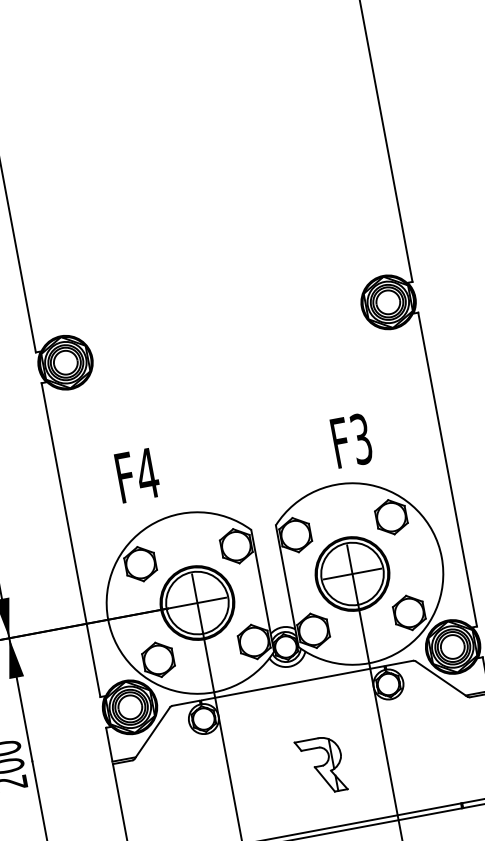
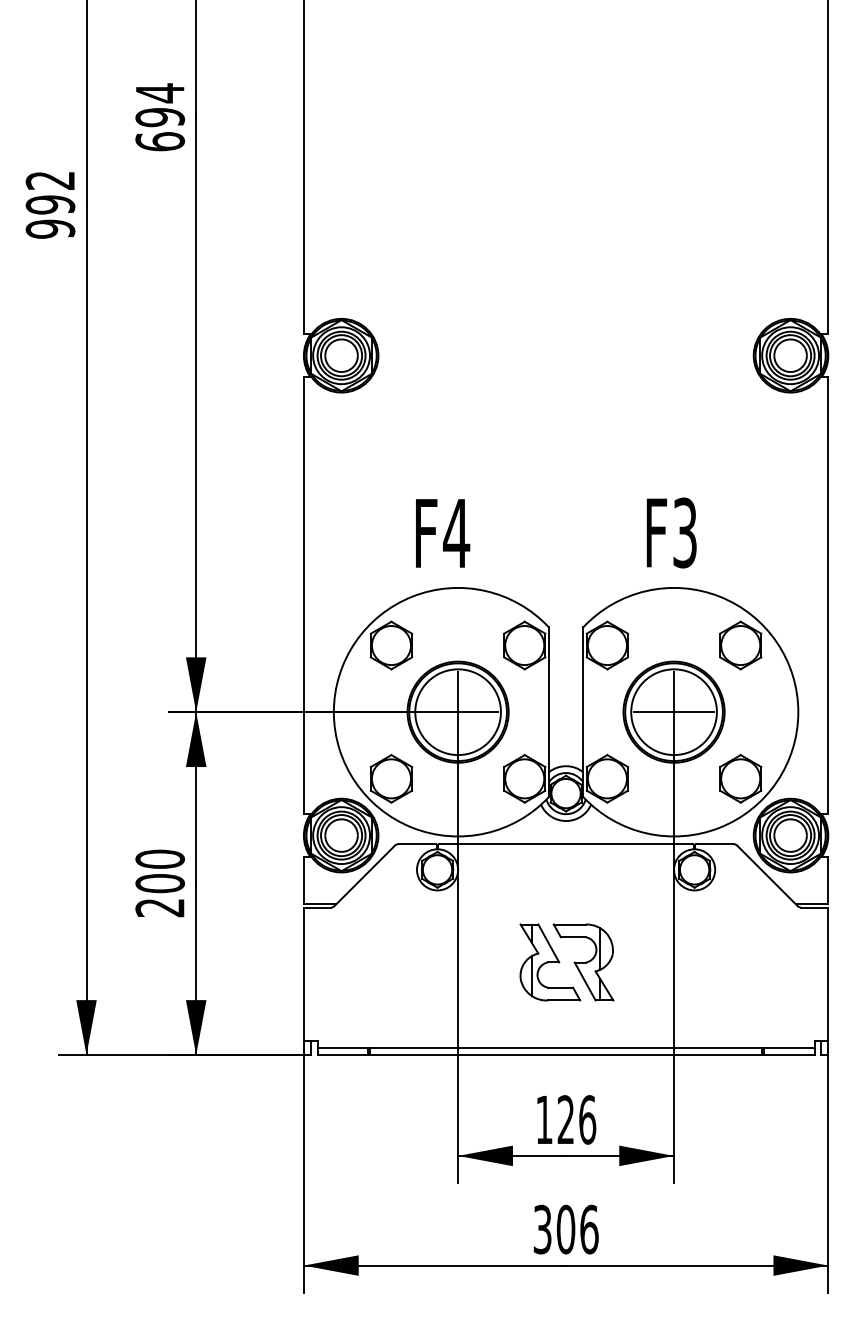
text: (351, 440) -> (671, 532), moved
text: (138, 475) -> (443, 533), moved
part: (297, 770) -> (550, 962), added

